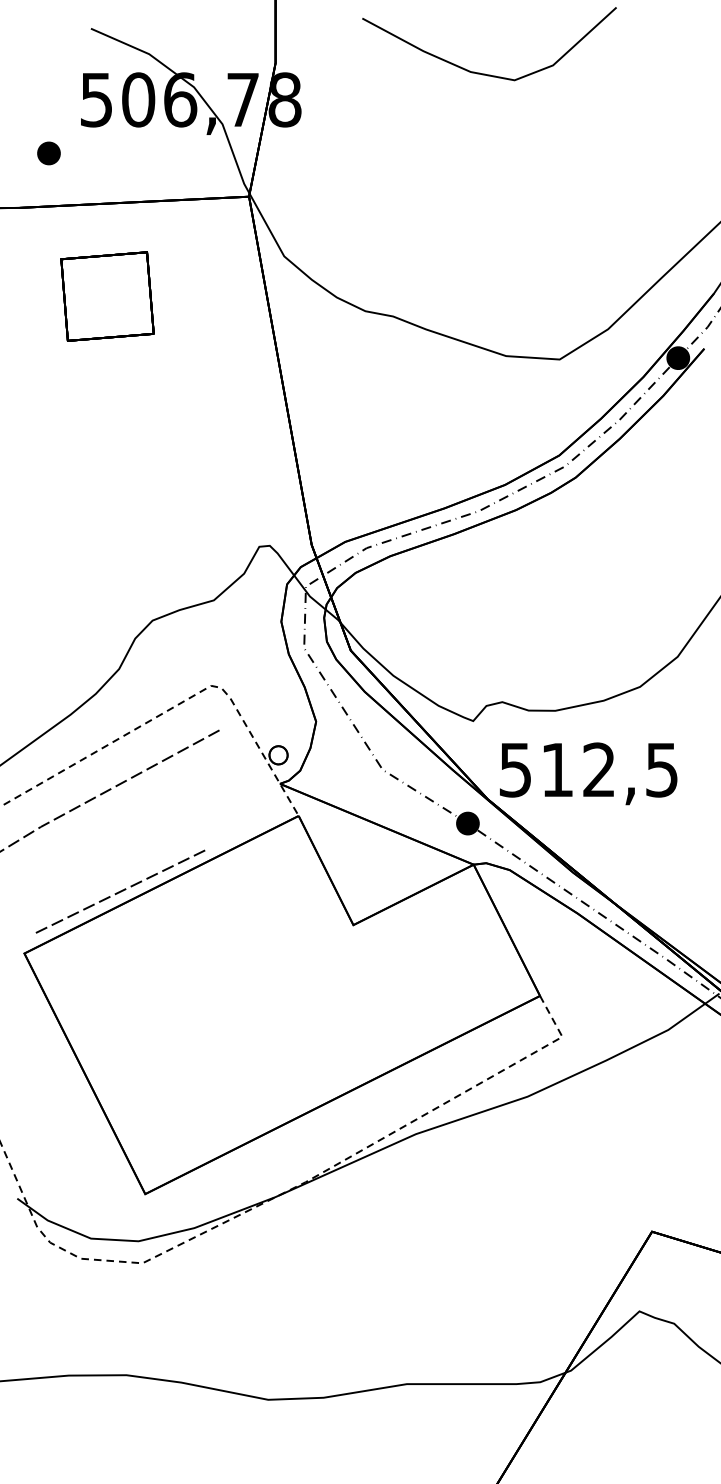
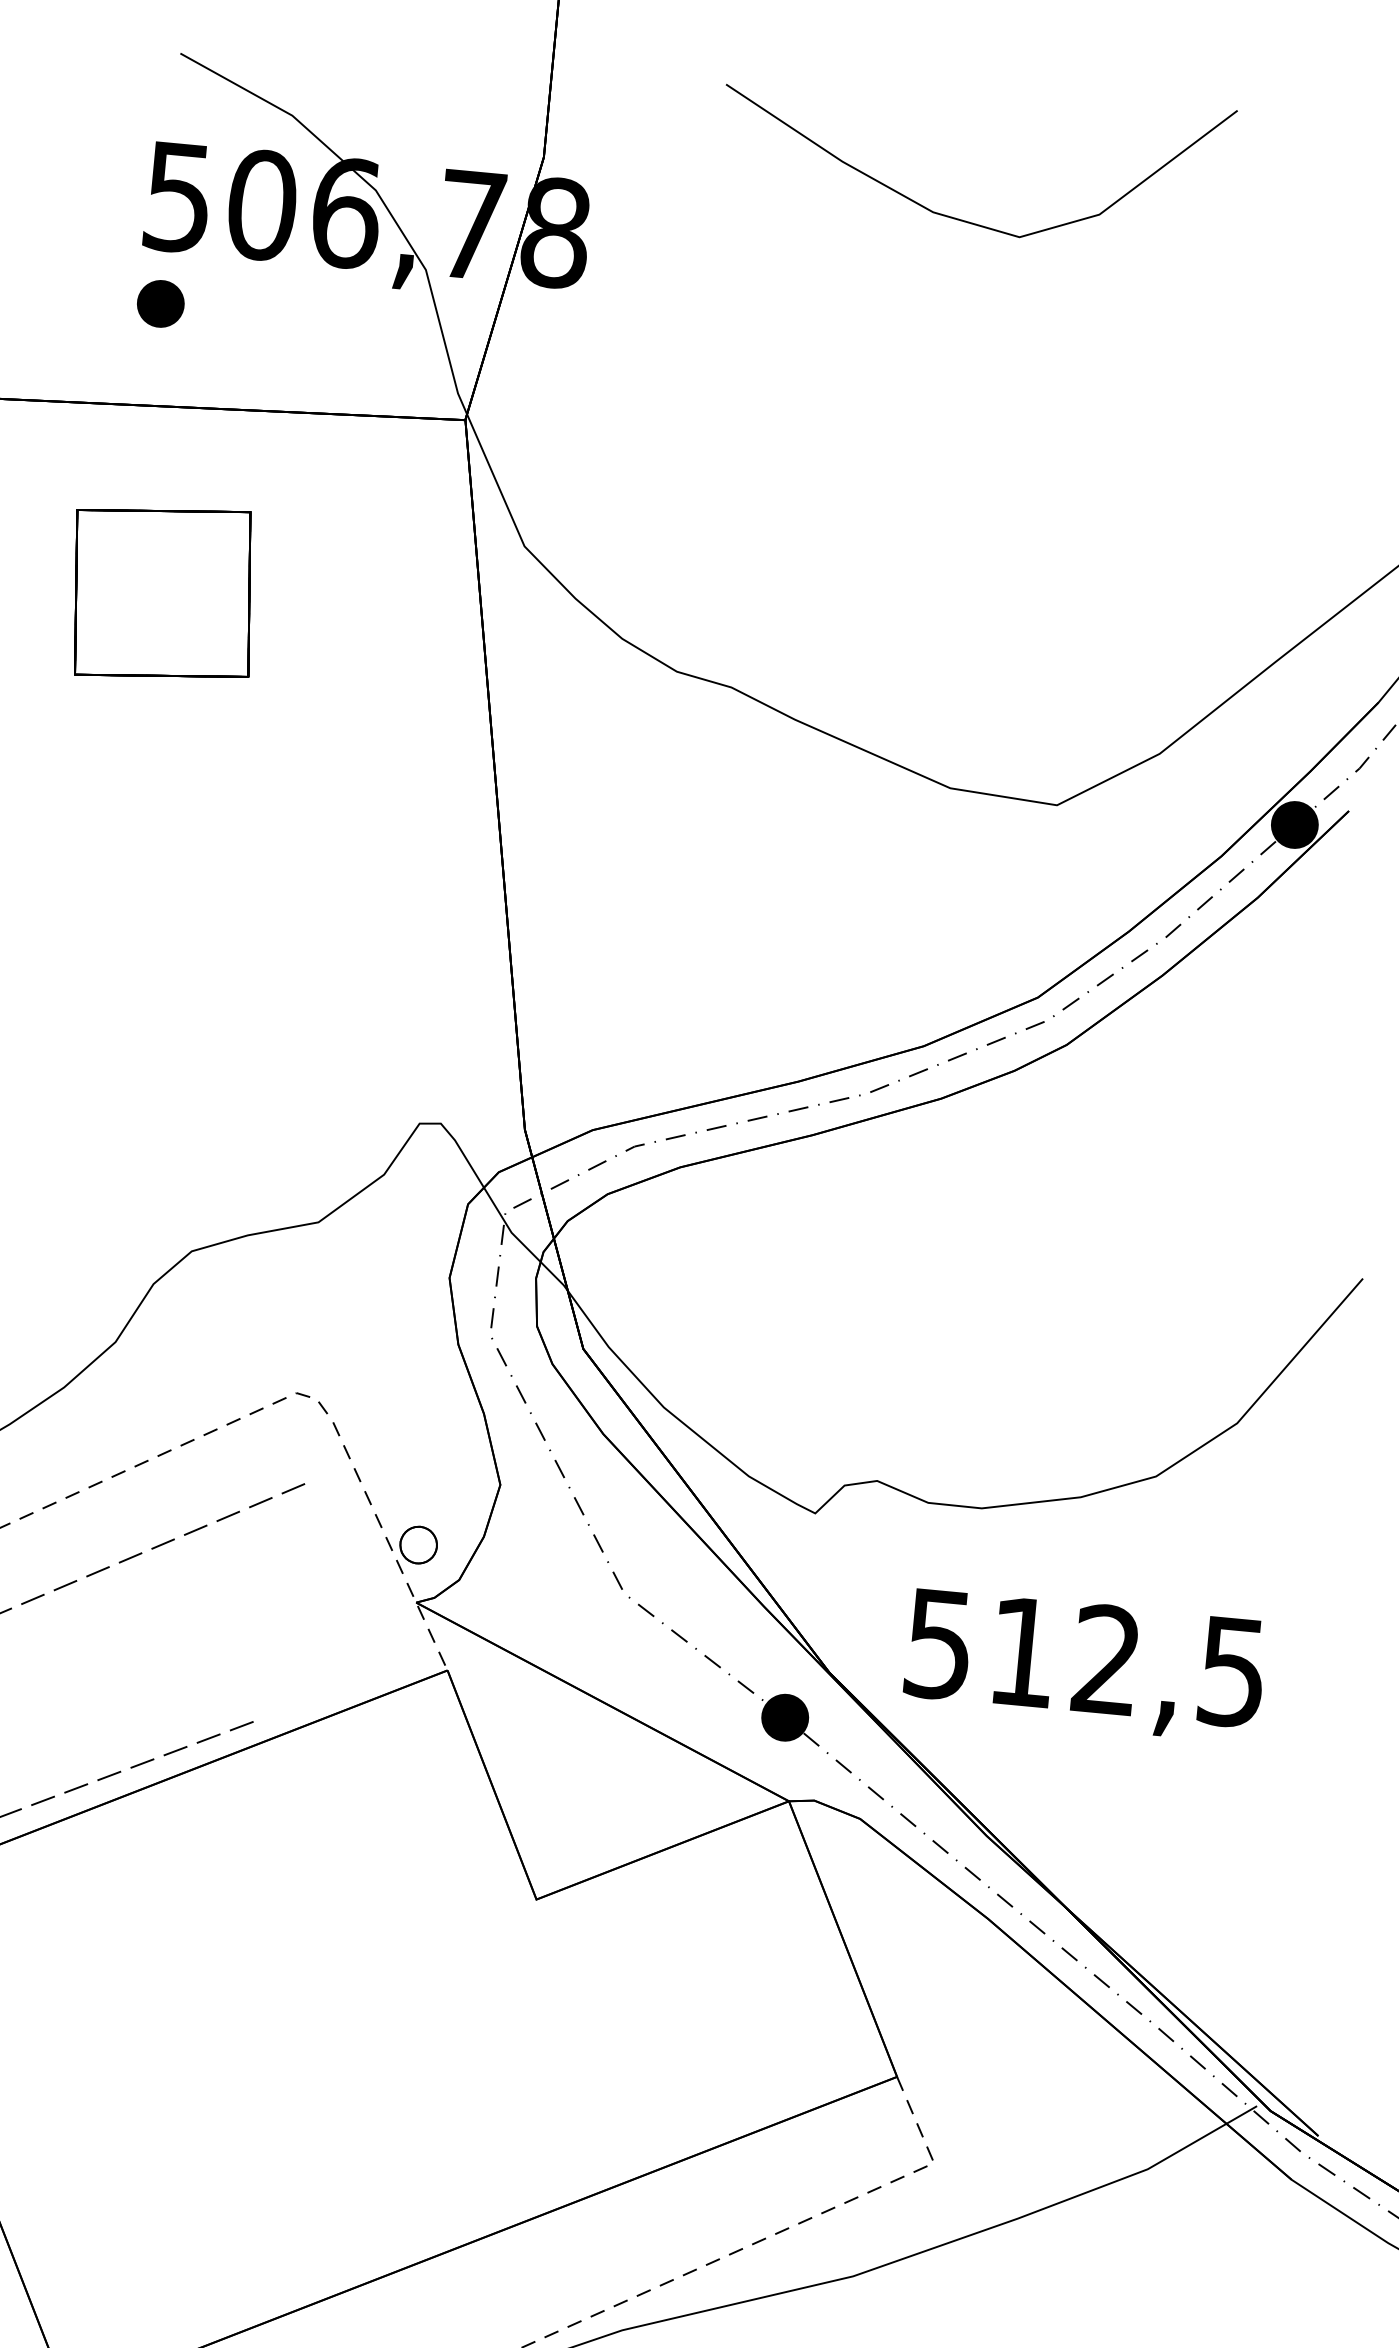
part: (48, 153) -> (159, 303), moved
text: (588, 773) -> (1084, 1665), moved

